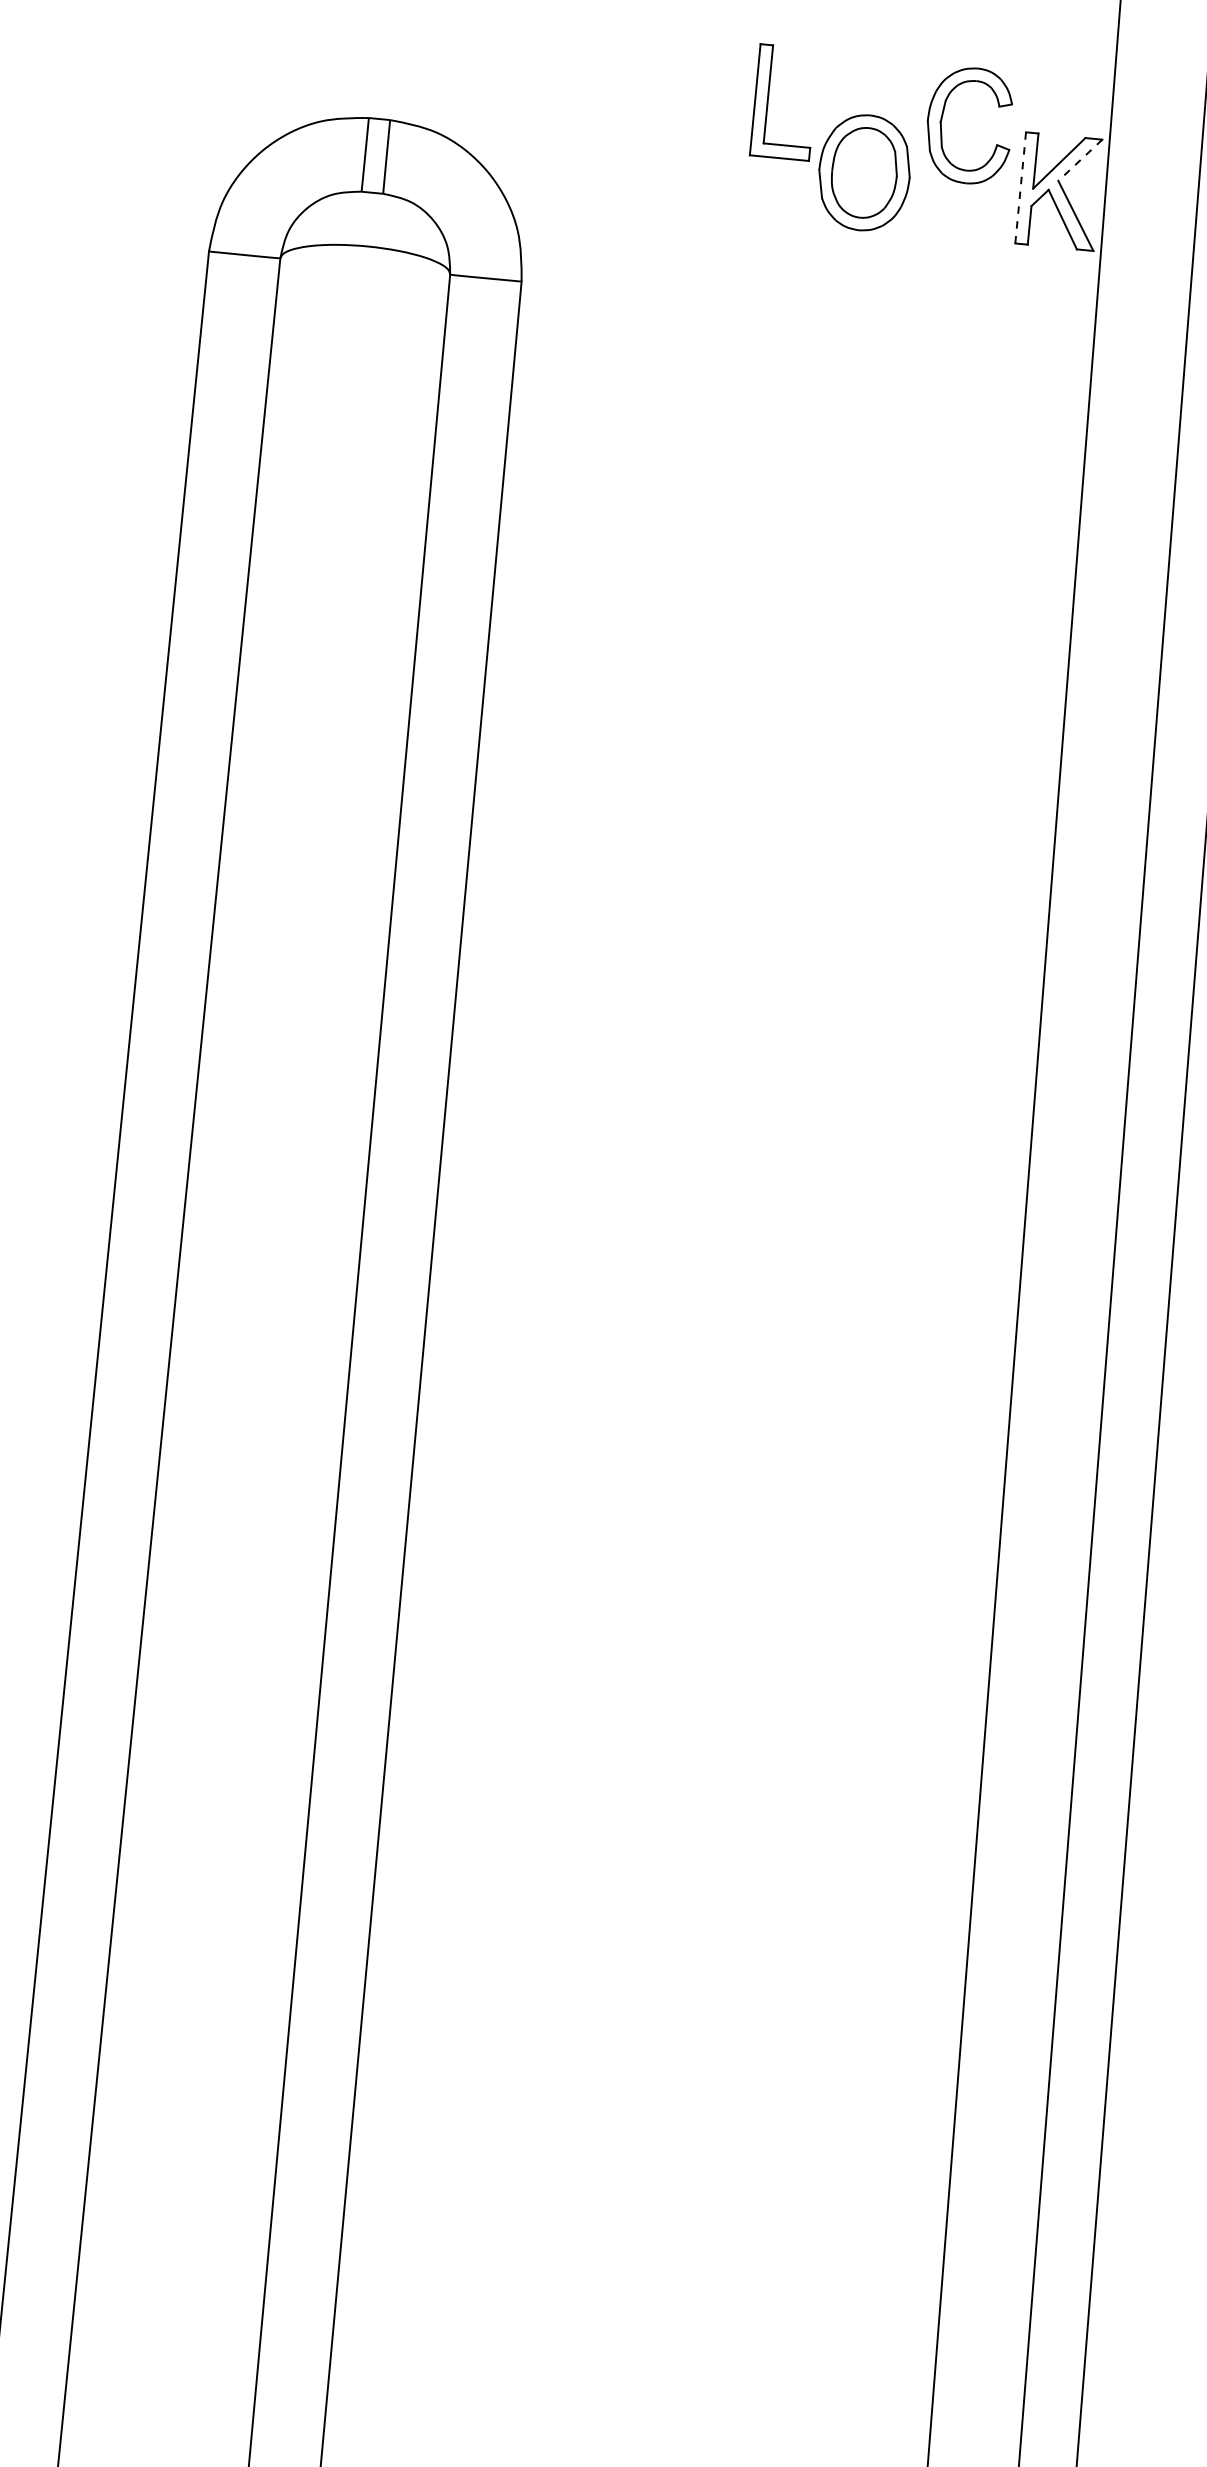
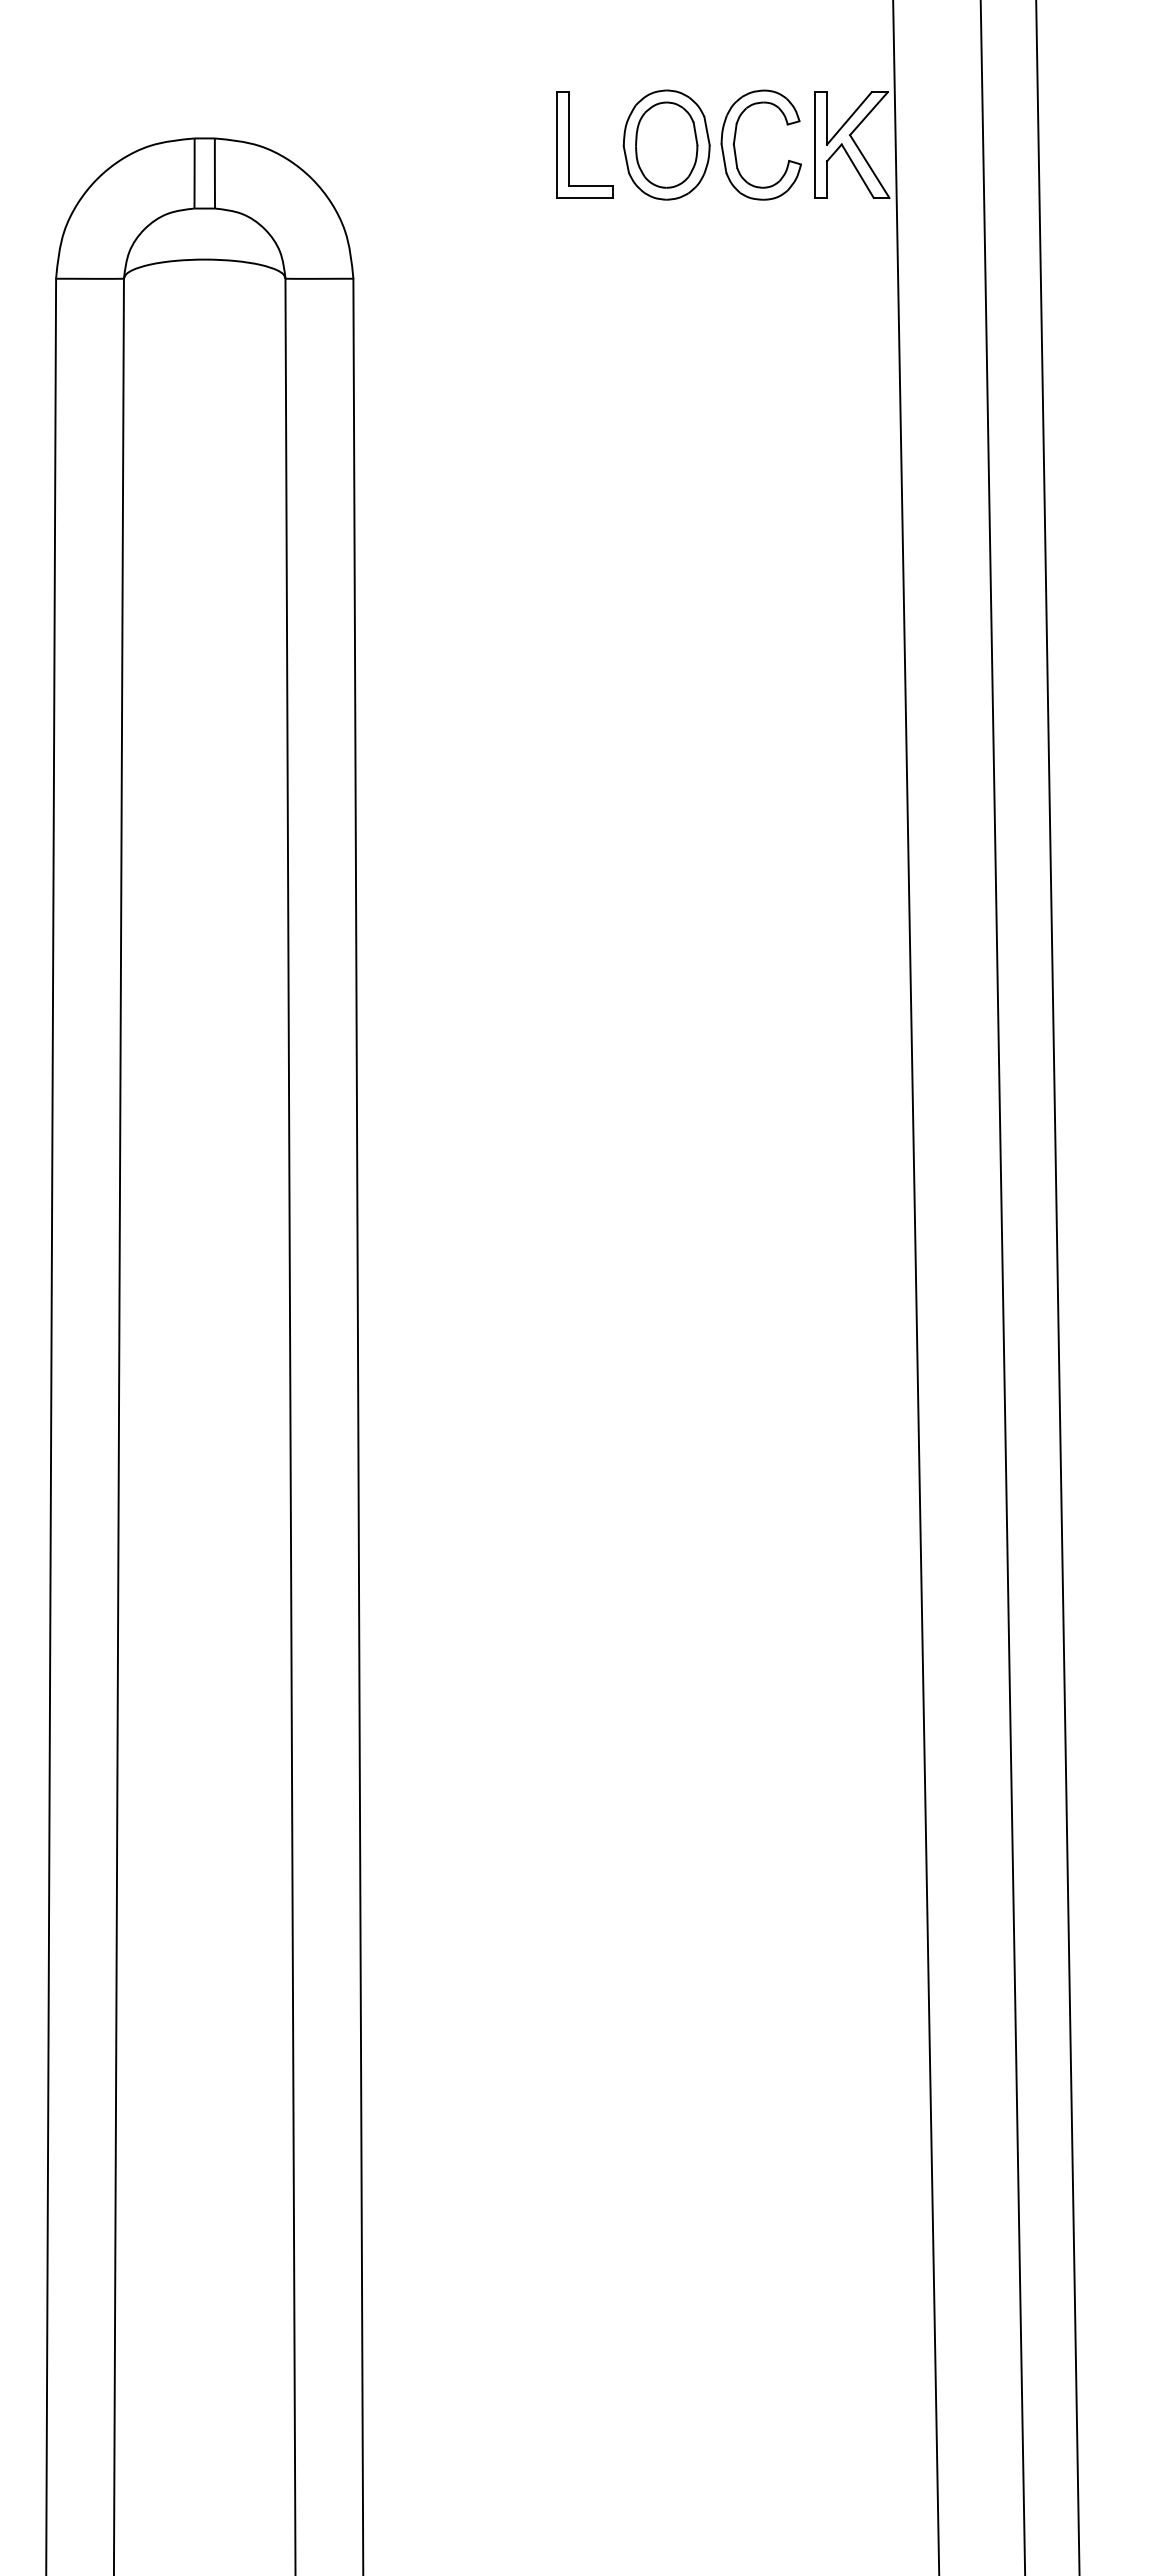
part: (768, 100) -> (569, 144), moved
part: (942, 124) -> (735, 146), moved
line: (1079, 160) -> (868, 113), dashed -> solid
line: (1020, 188) -> (815, 145), dashed -> solid

